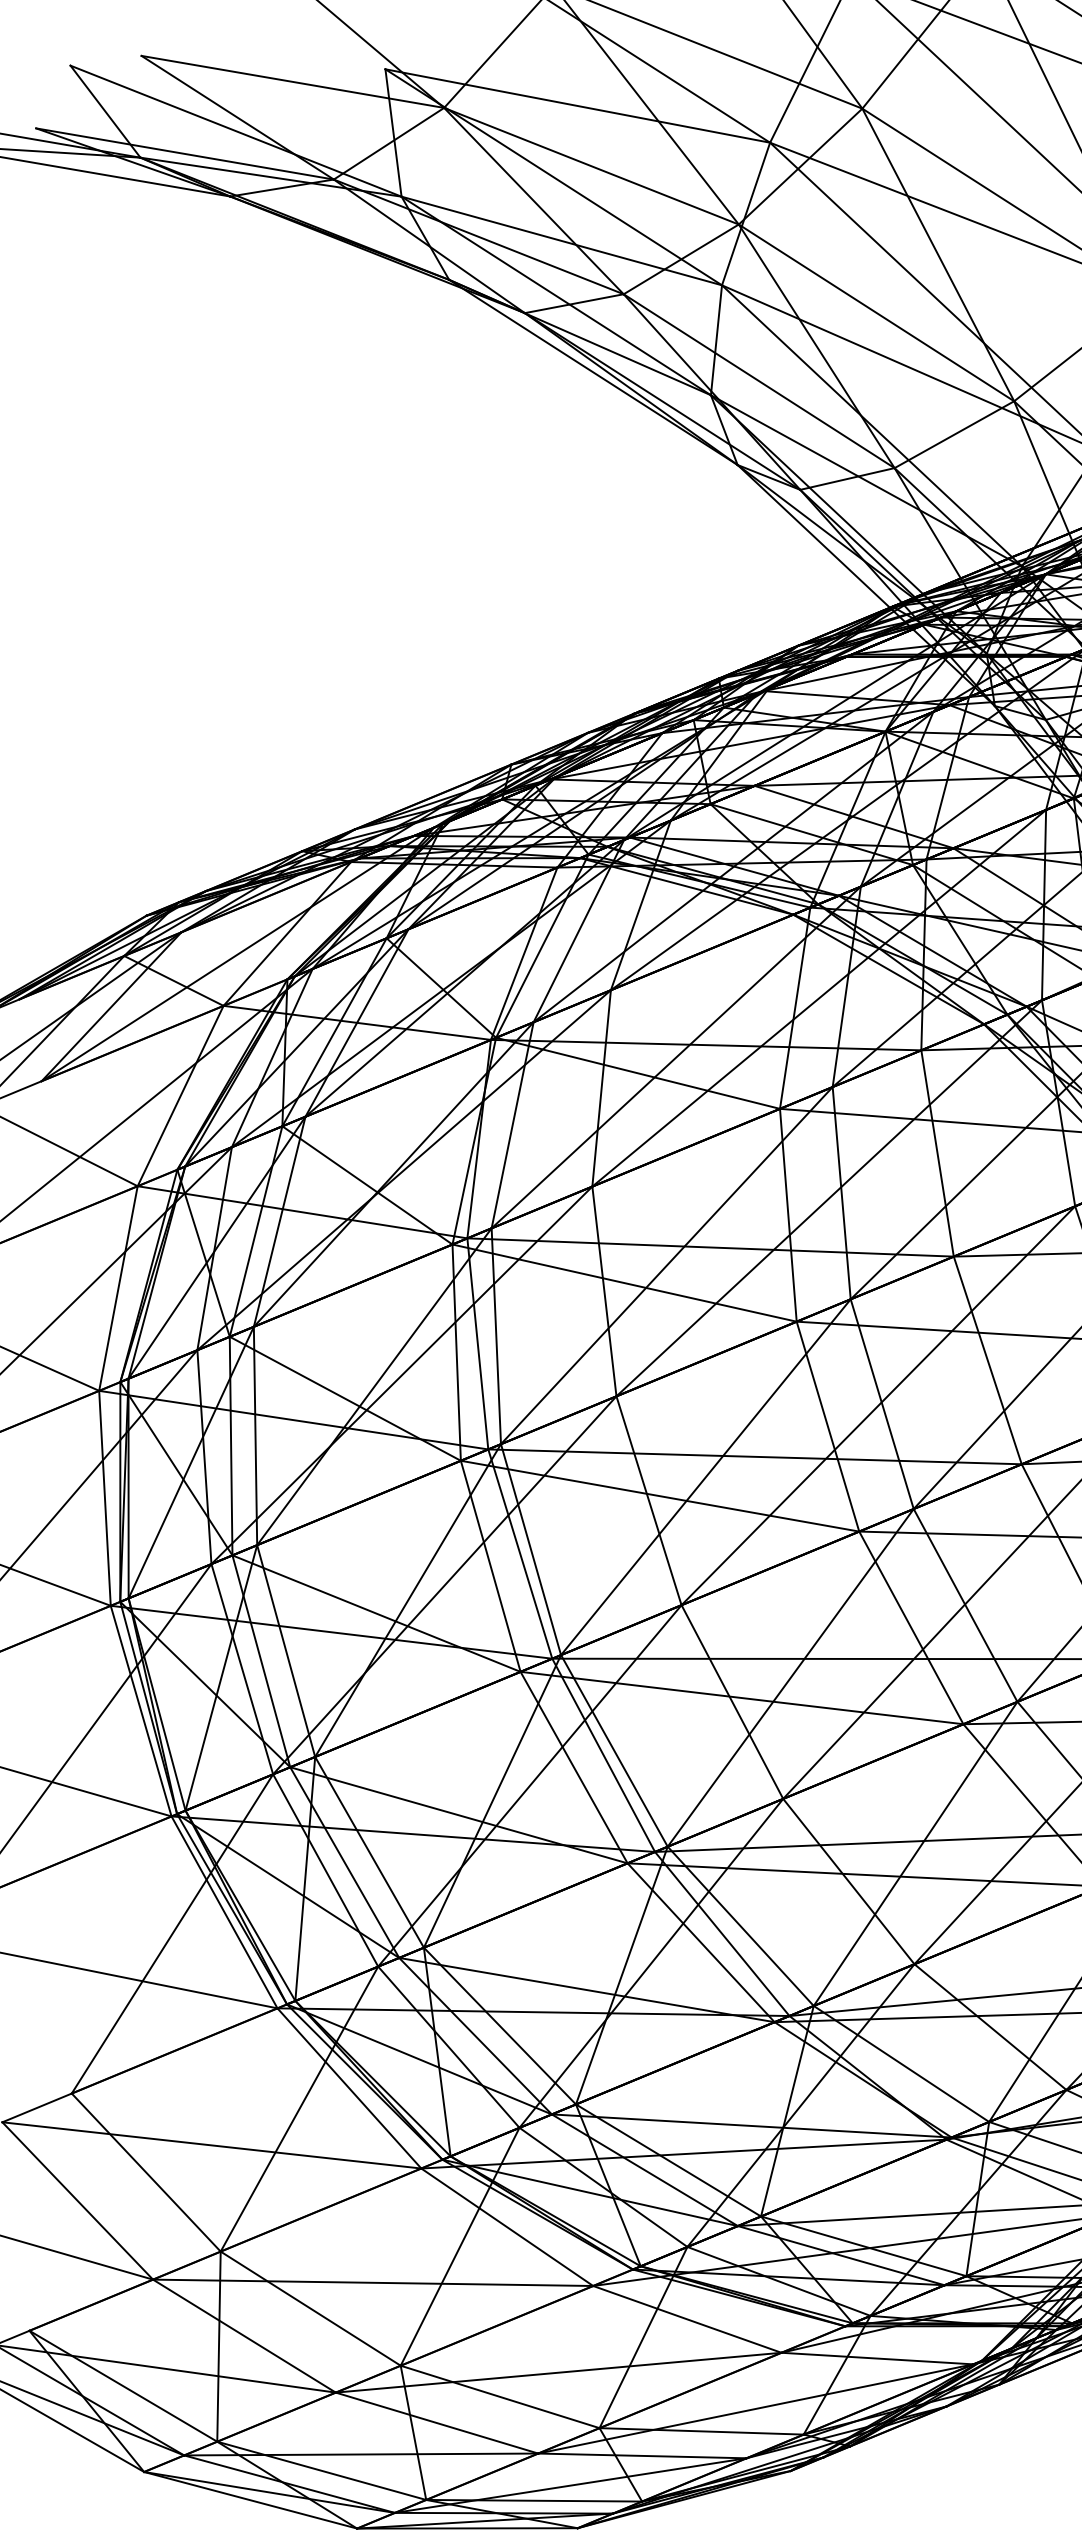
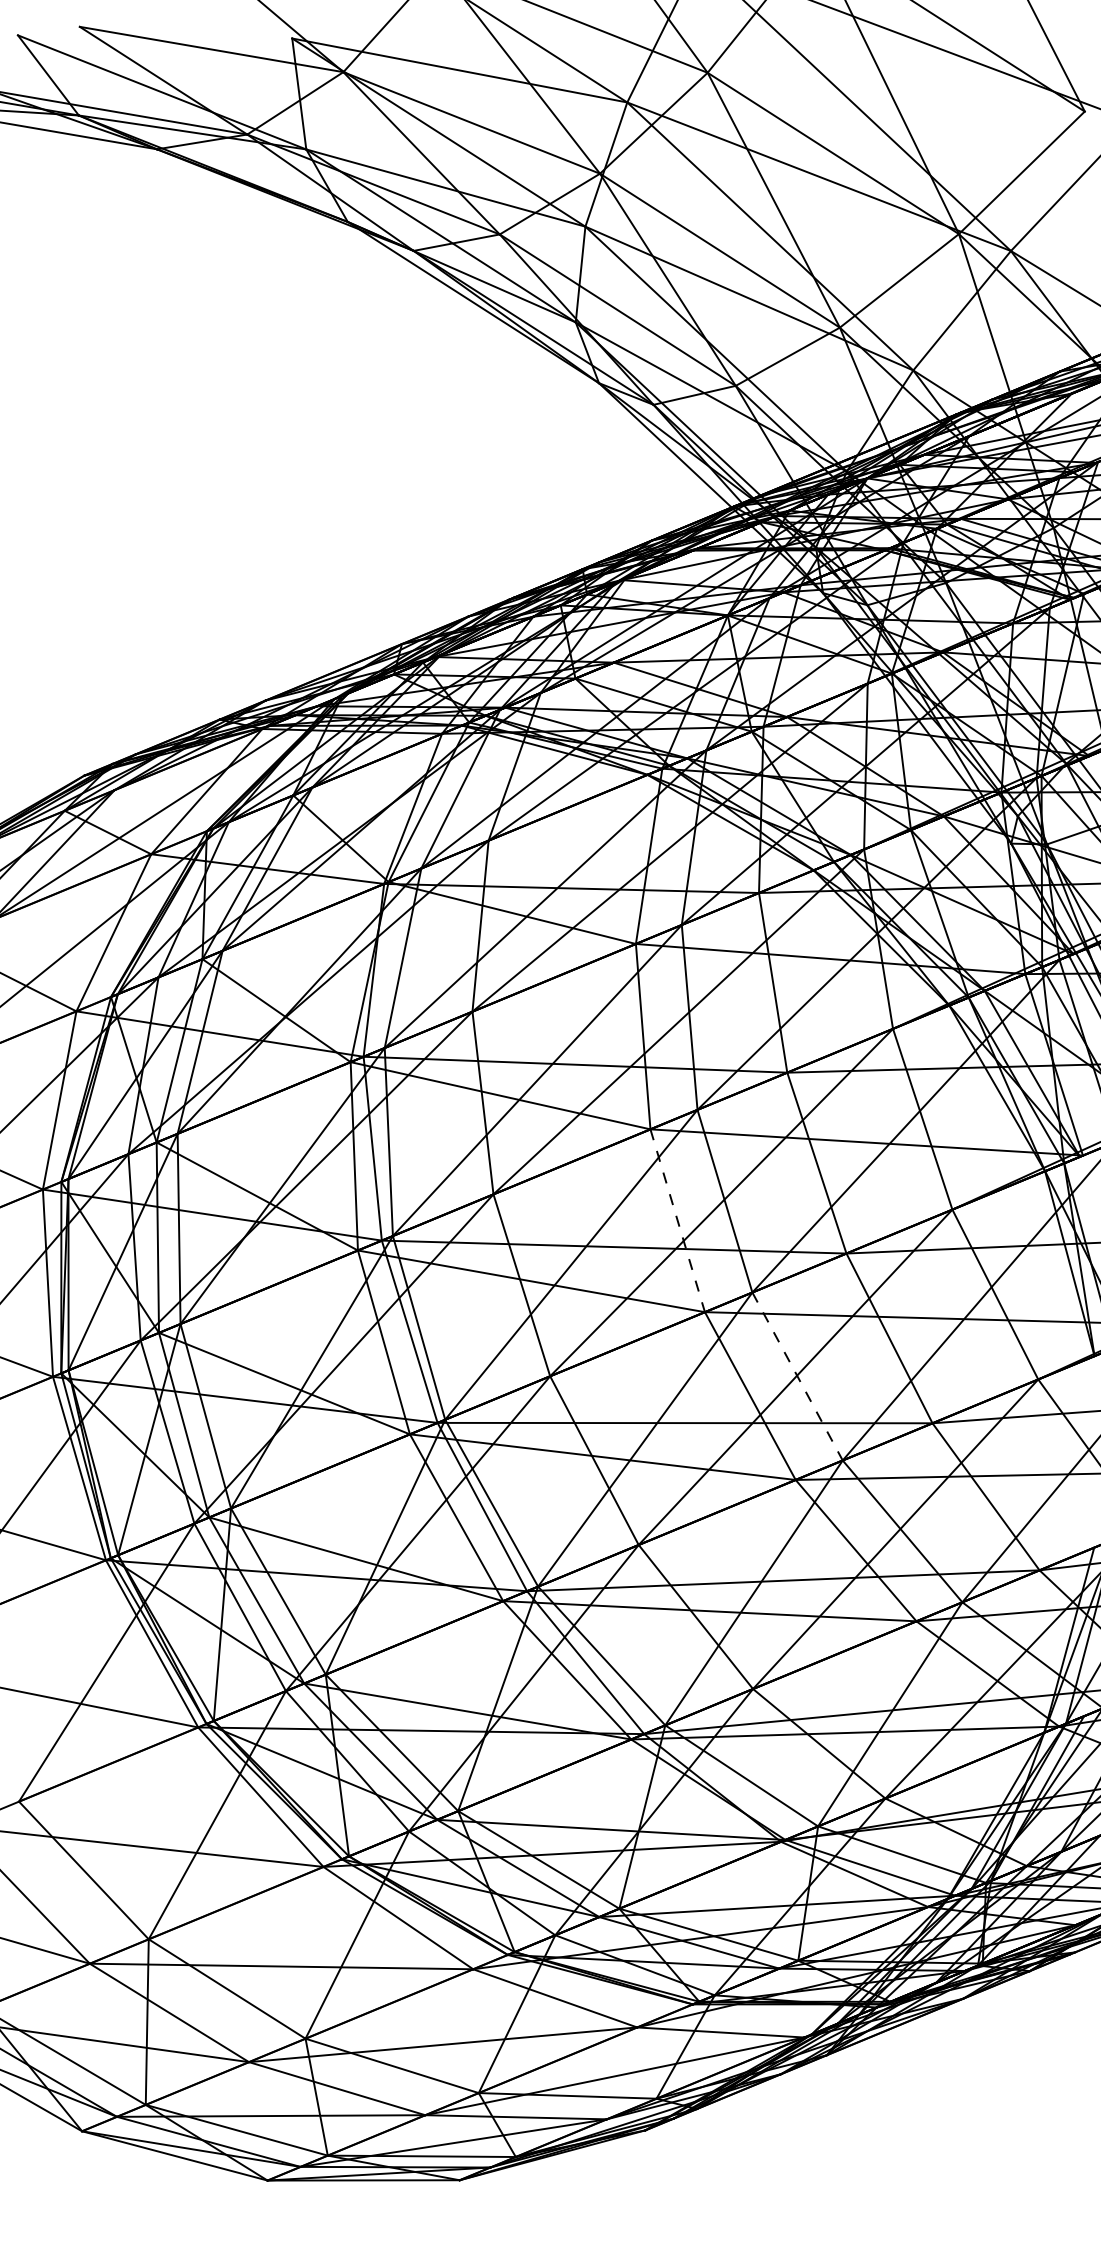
line: (827, 1427) -> (677, 1221), solid -> dashed
line: (965, 1605) -> (797, 1376), solid -> dashed

